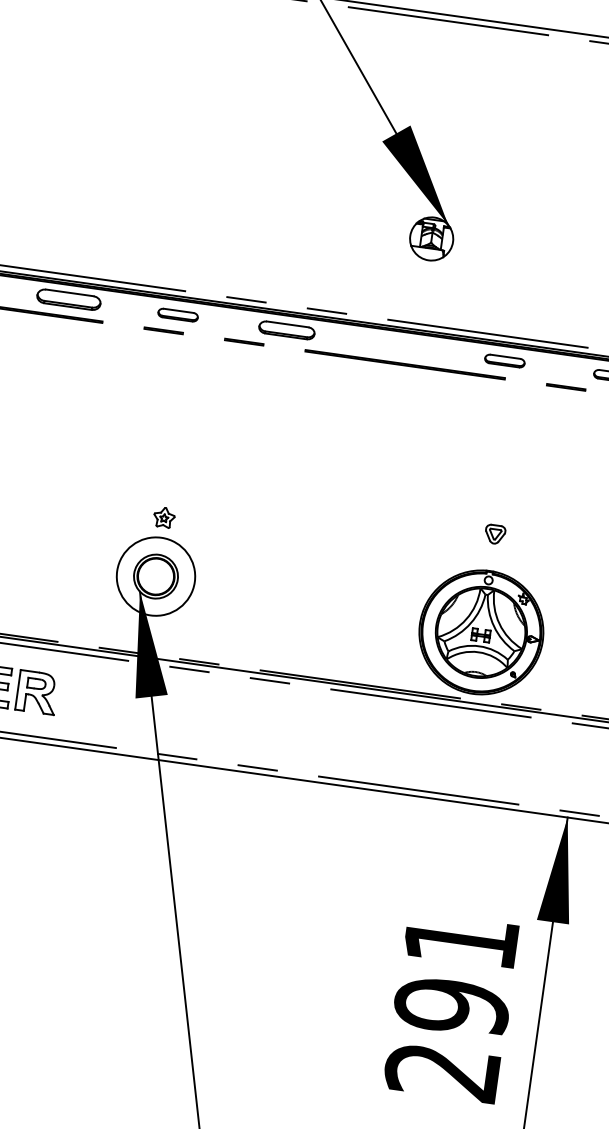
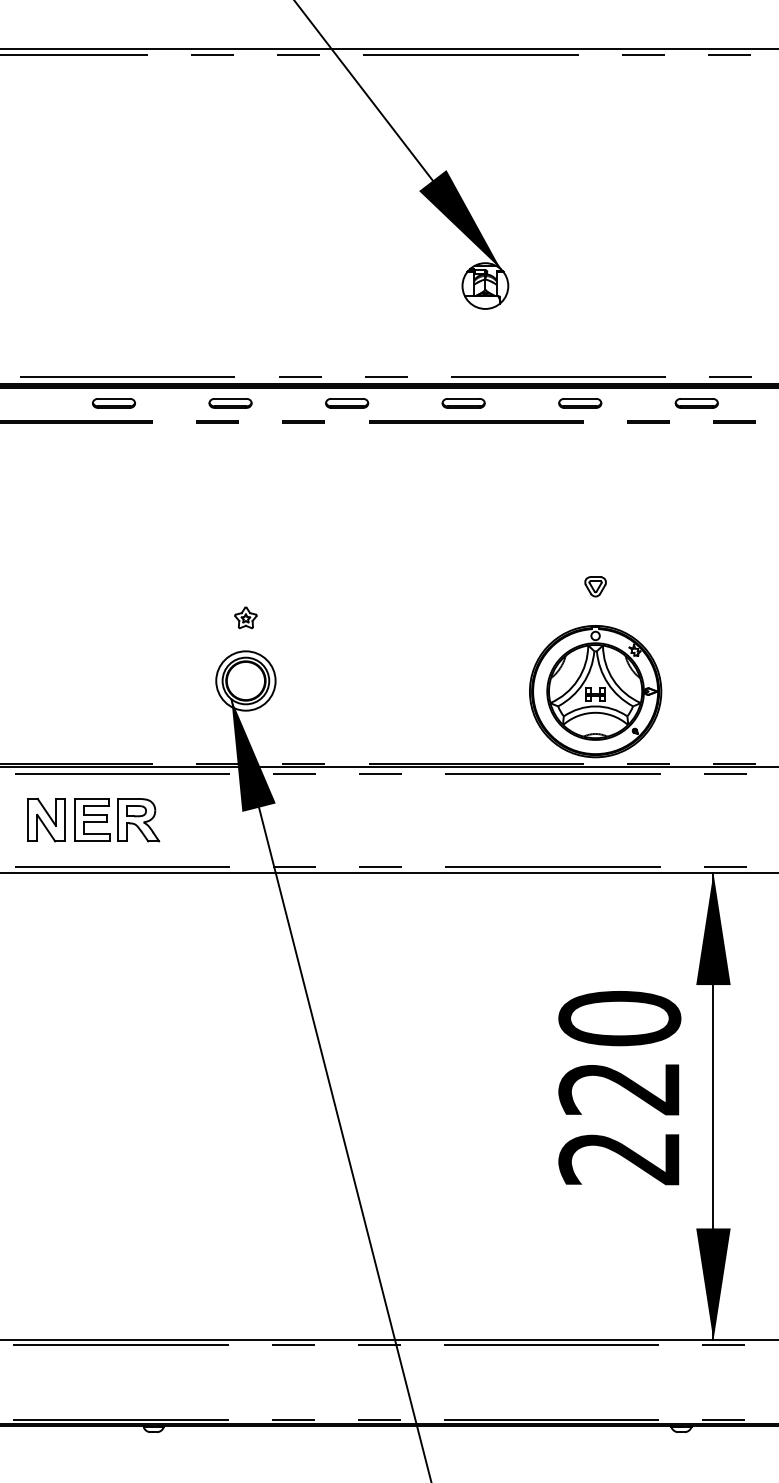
part: (69, 300) -> (114, 403), size x0.62
part: (287, 330) -> (347, 403), size x0.71
part: (395, 345) -> (463, 403), added
circle: (155, 576) -> (245, 680), size x0.71
text: (456, 973) -> (619, 1053), 291 -> 220

